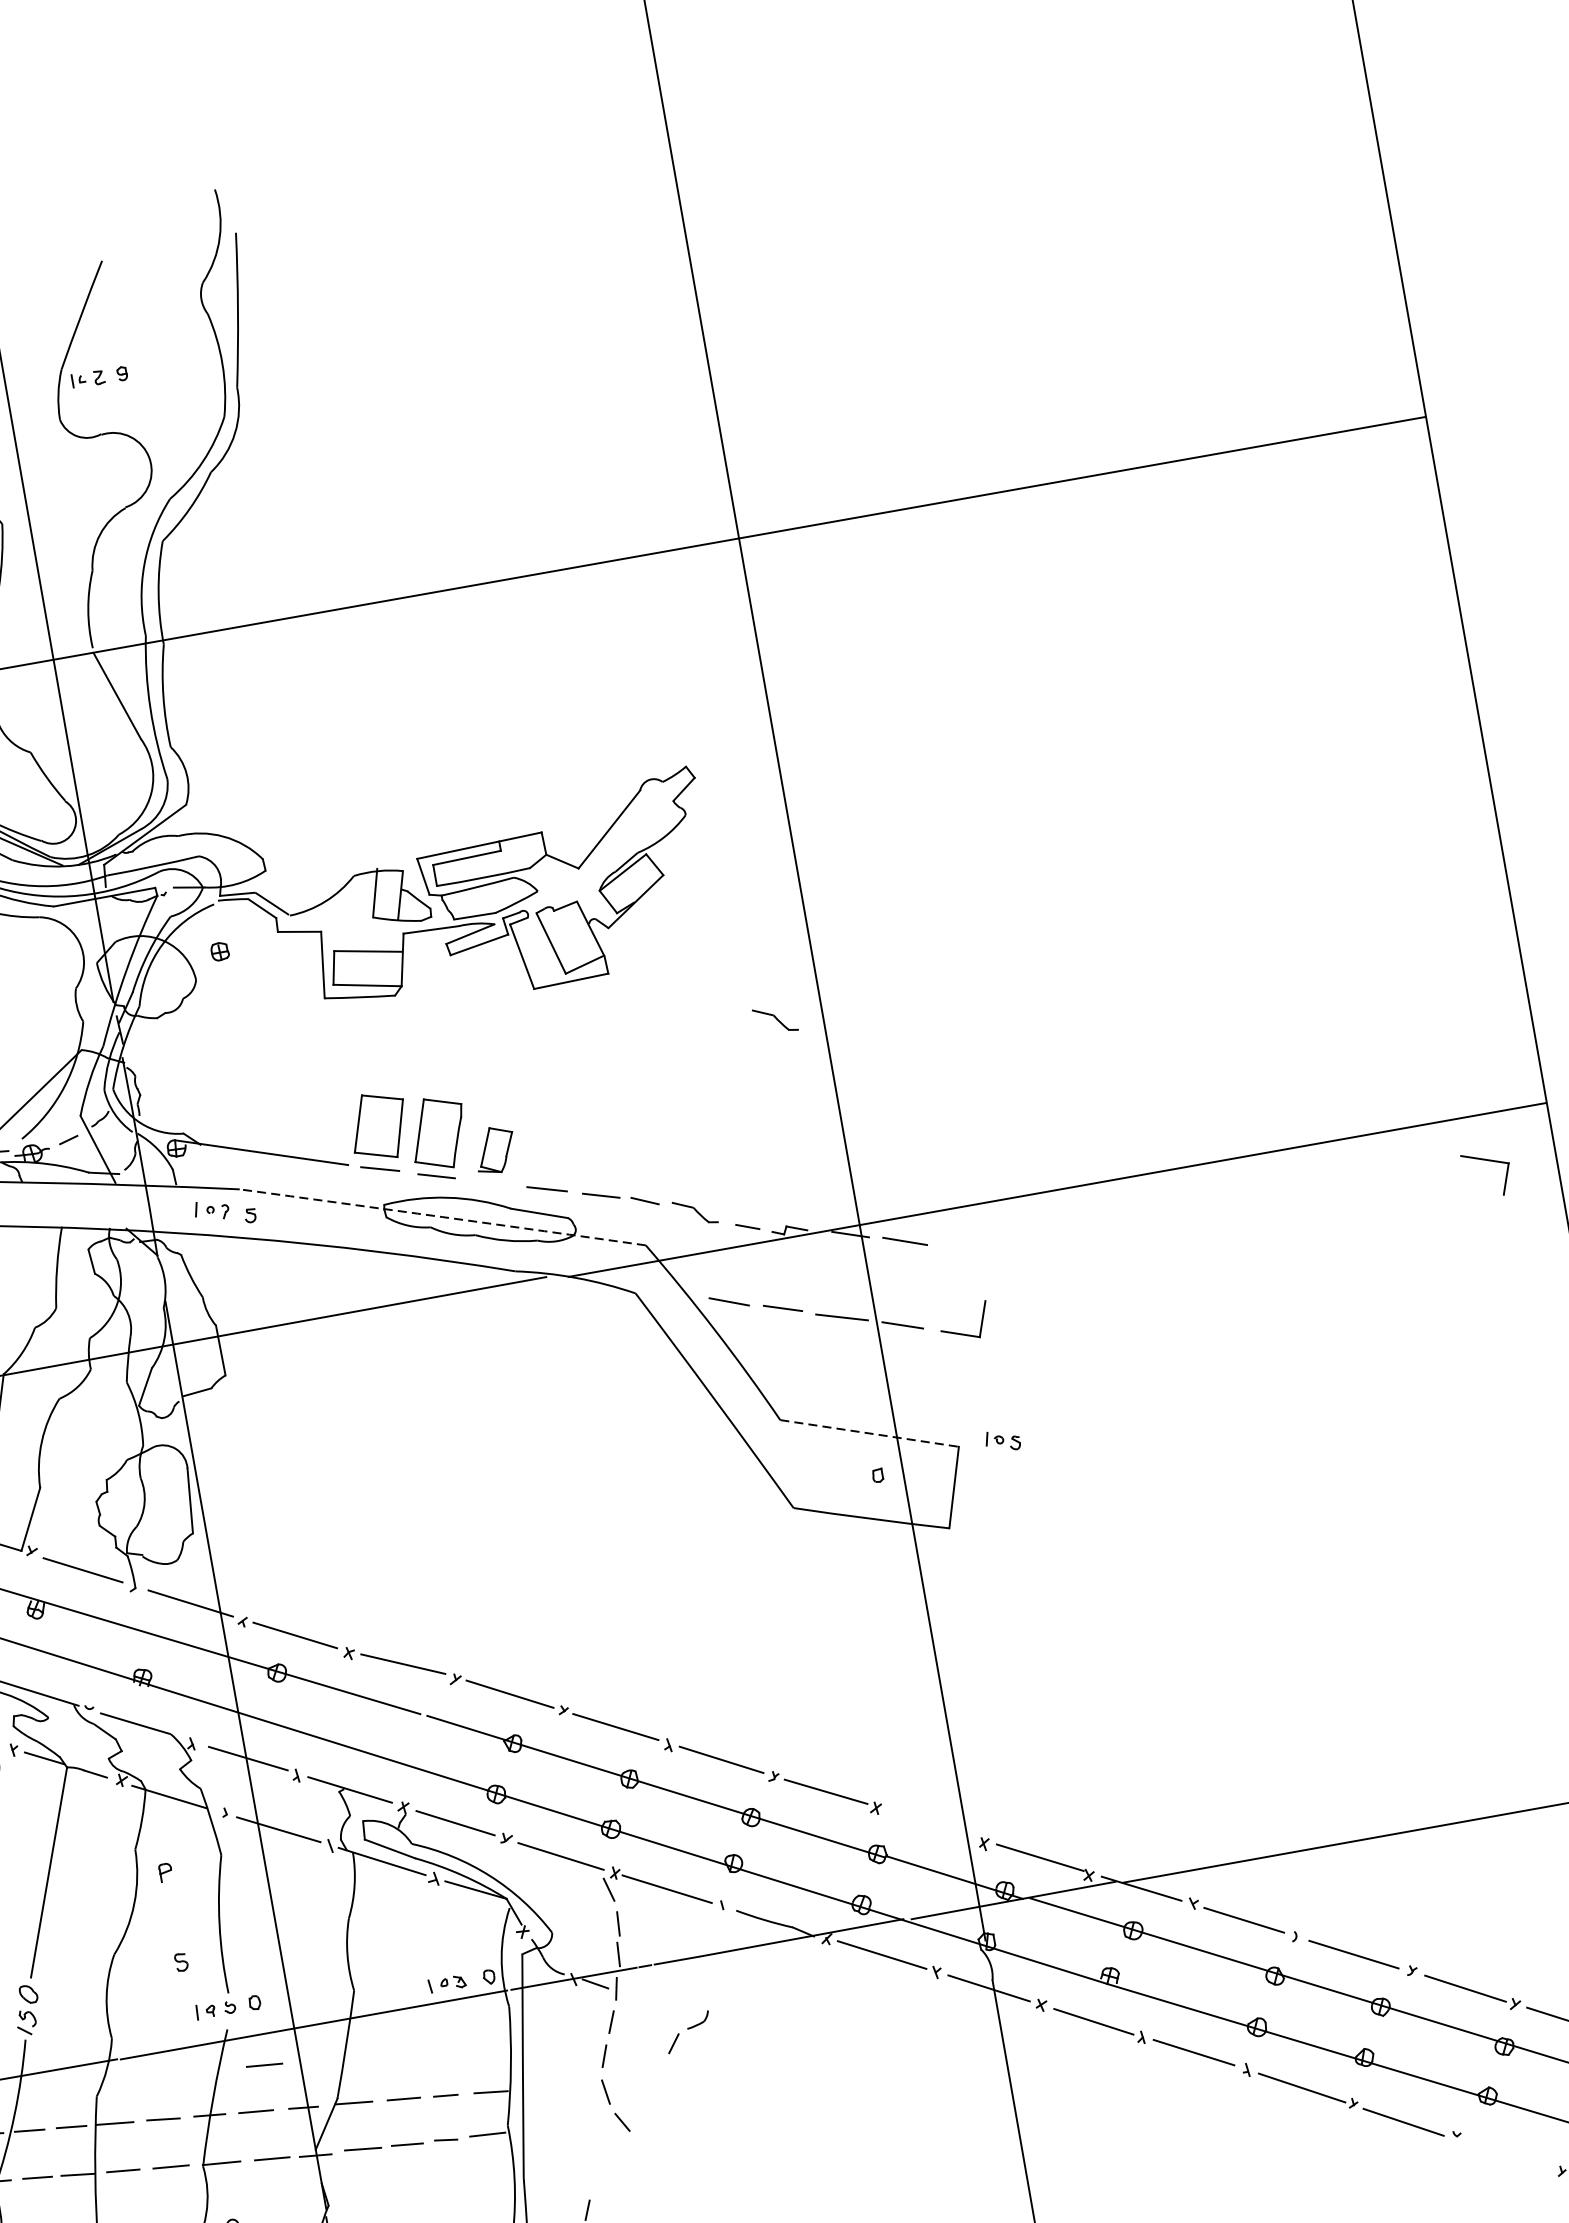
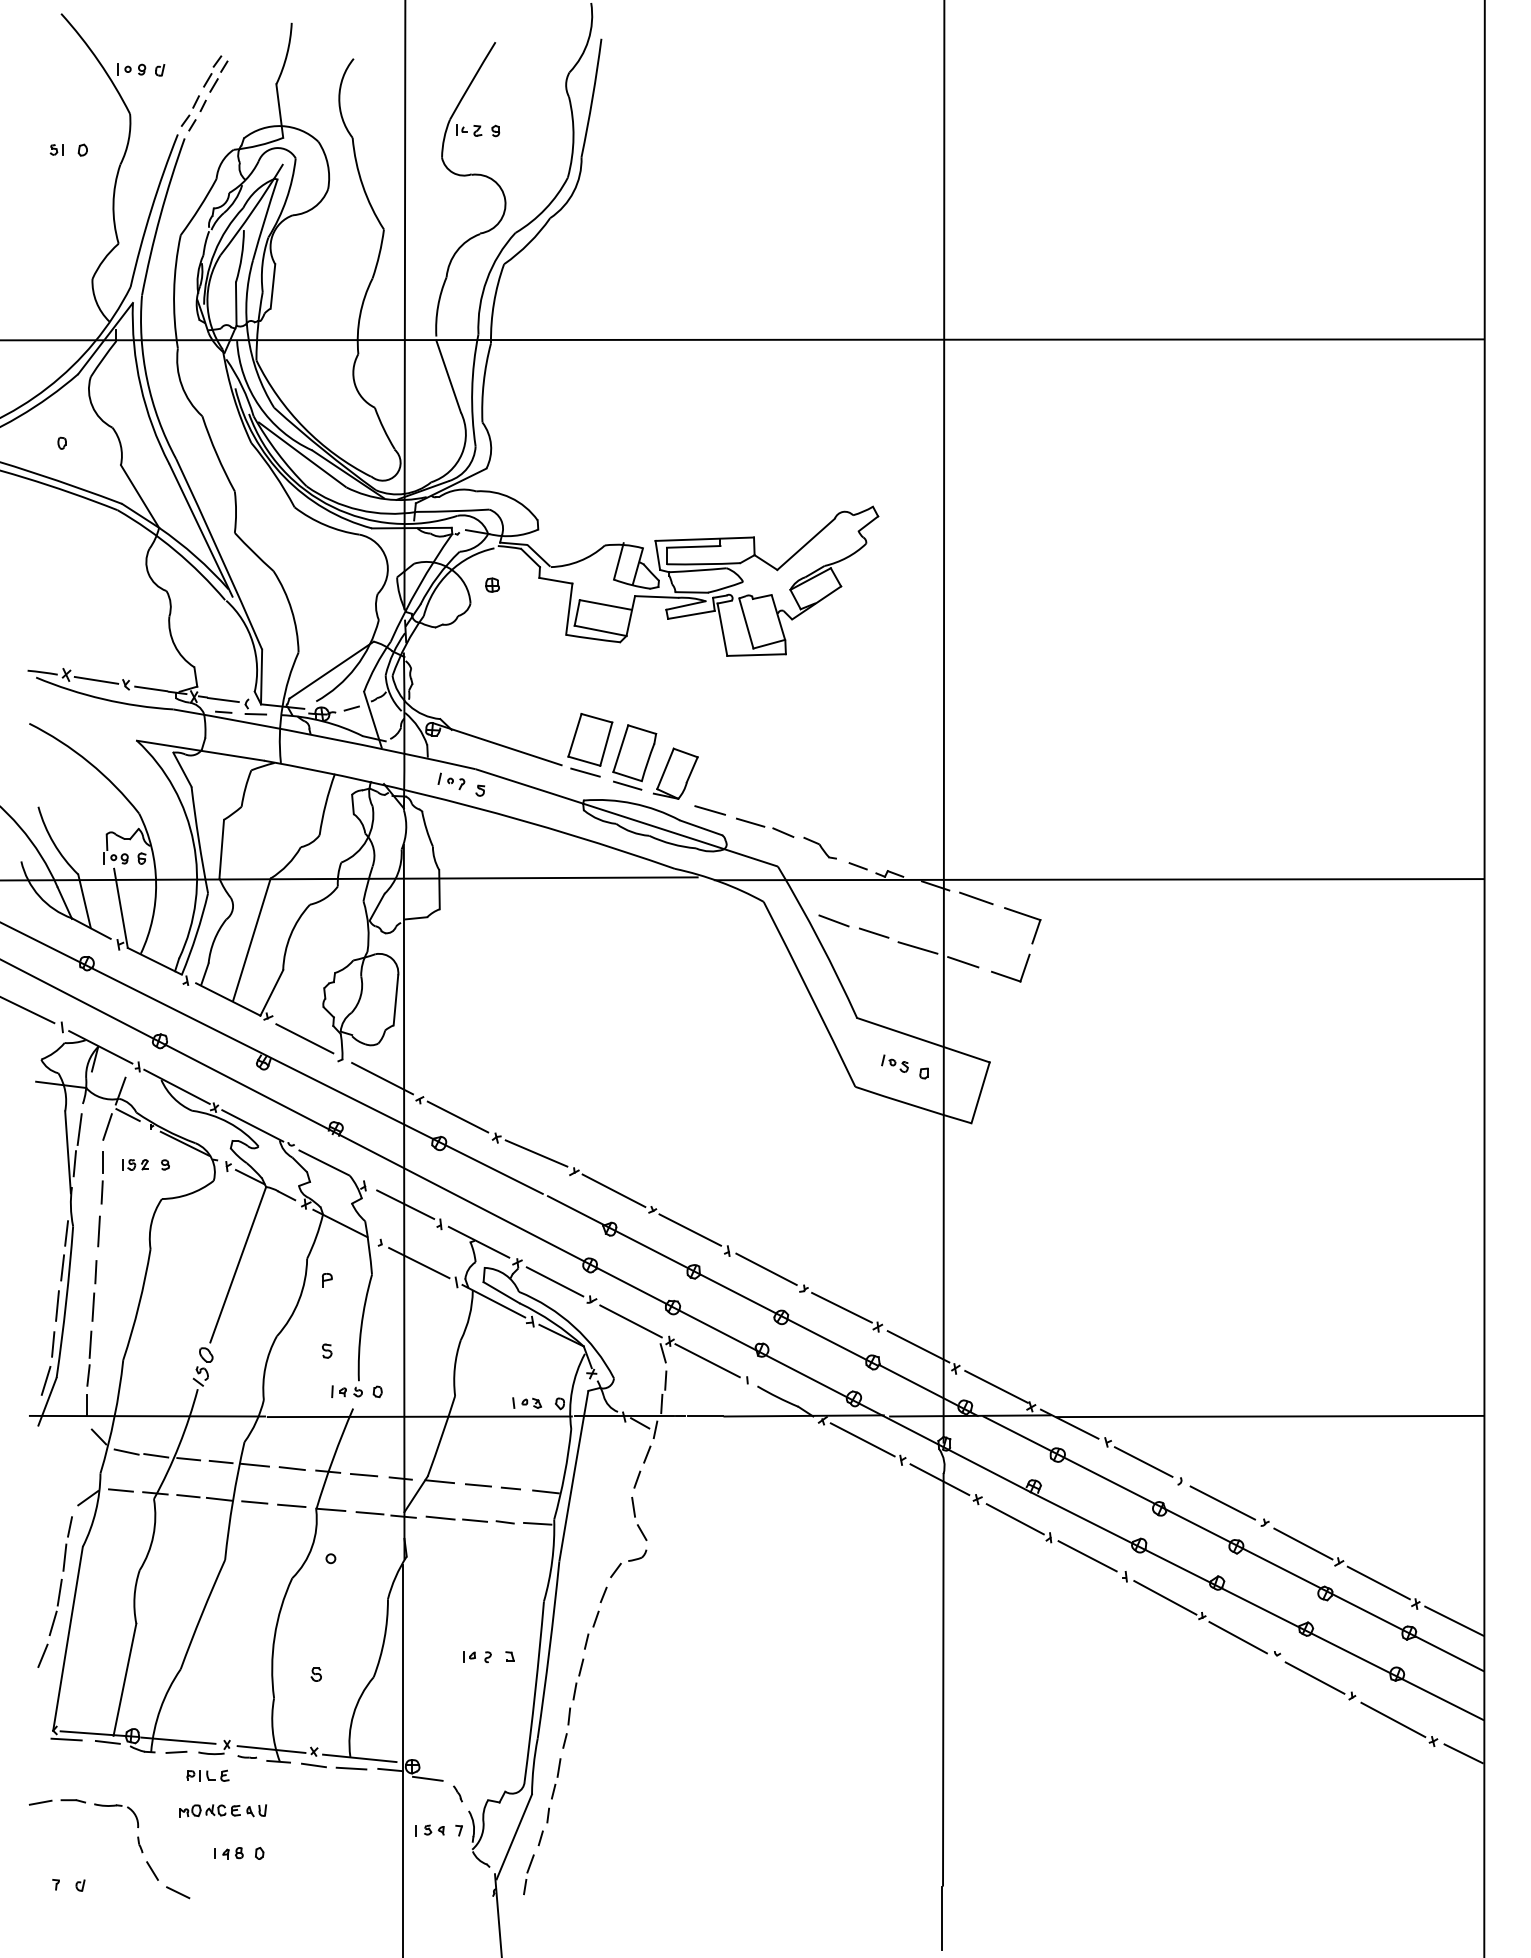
part: (774, 1019) -> (906, 711), removed
part: (494, 1150) -> (675, 773), size x1.43
part: (1490, 1161) -> (1026, 916), moved
arc: (442, 1216) -> (626, 817), dashed -> solid
line: (869, 1433) -> (923, 1040), dashed -> solid
part: (1002, 1440) -> (894, 1063), moved
line: (932, 1823) -> (918, 1346), added
part: (688, 2032) -> (628, 1563), moved
line: (264, 2064) -> (376, 1440), removed
line: (1509, 2155) -> (1314, 1677), added

